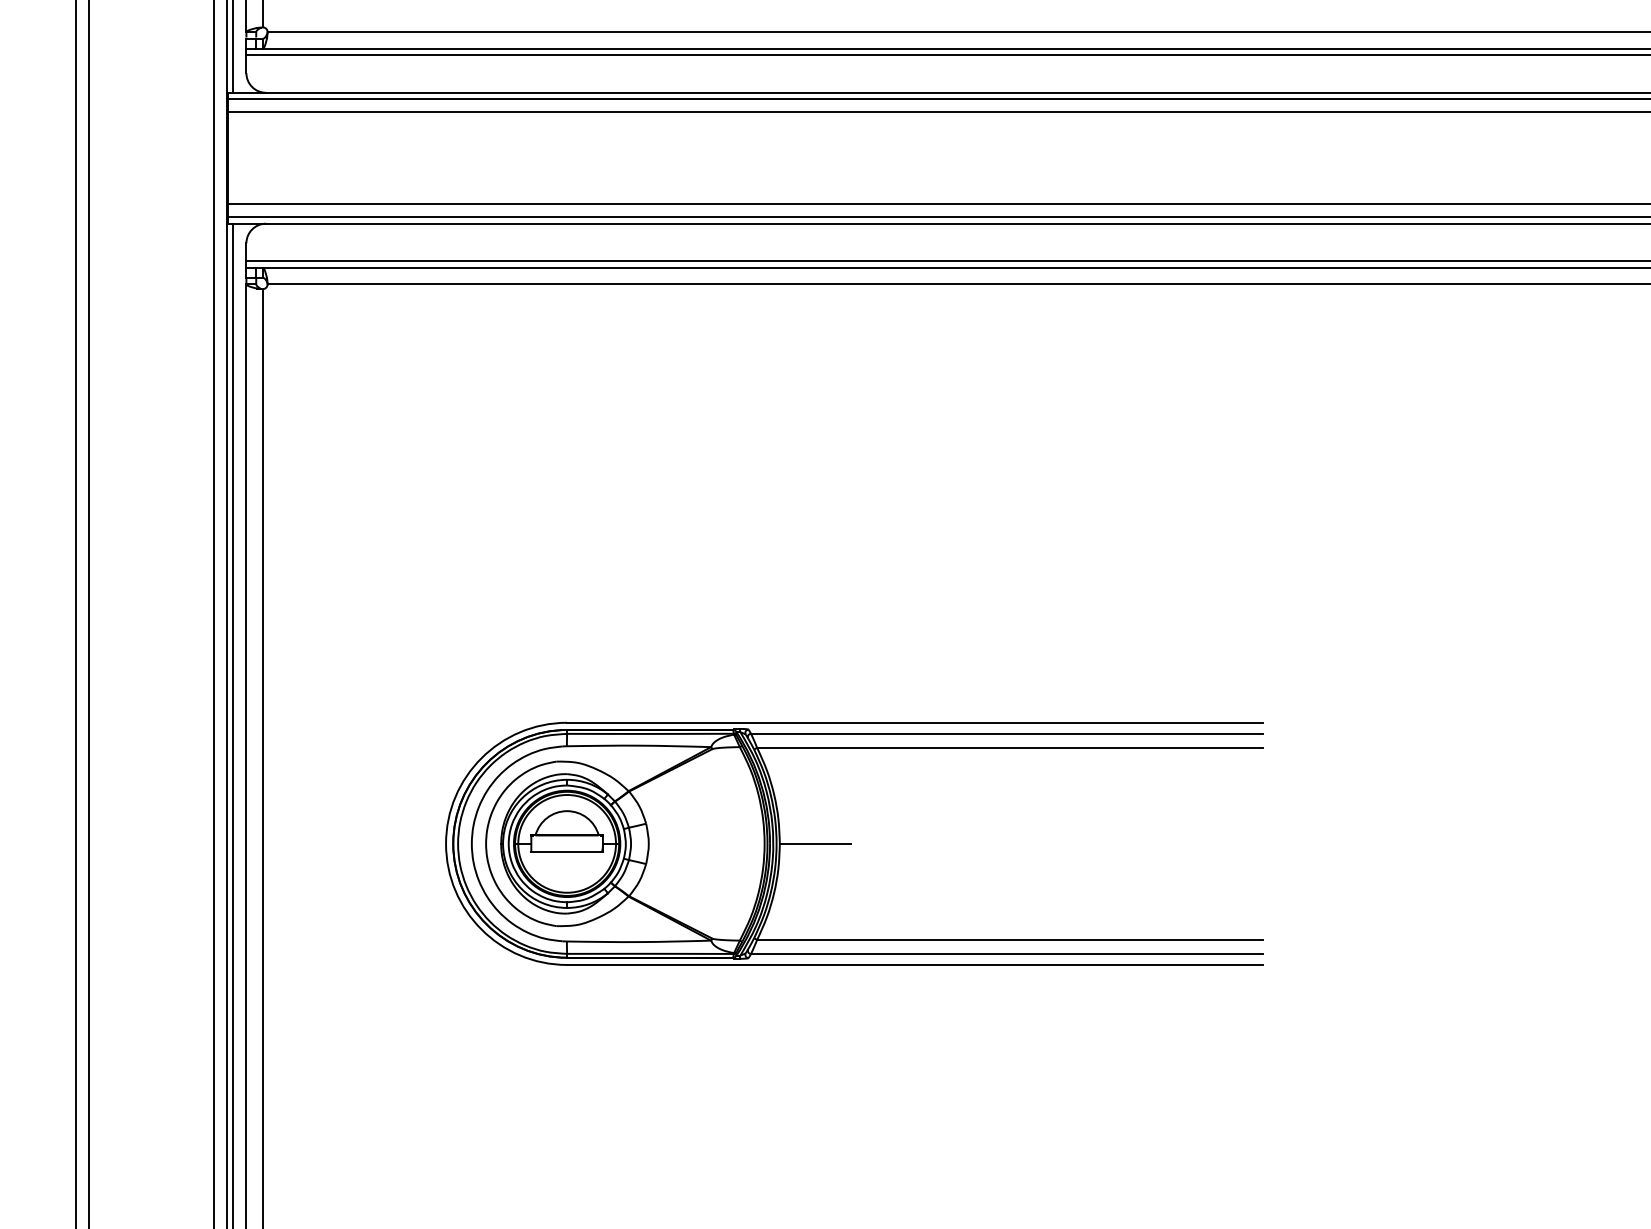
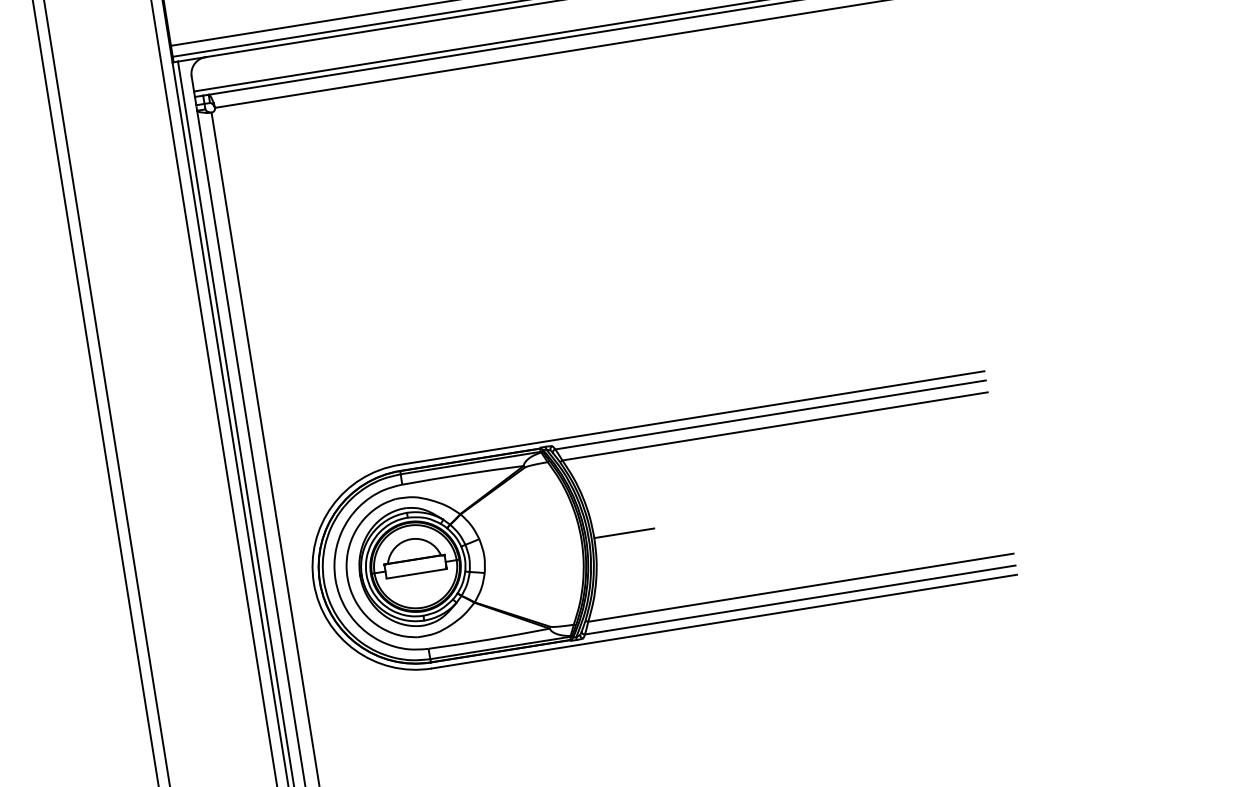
part: (854, 843) -> (657, 527), moved

